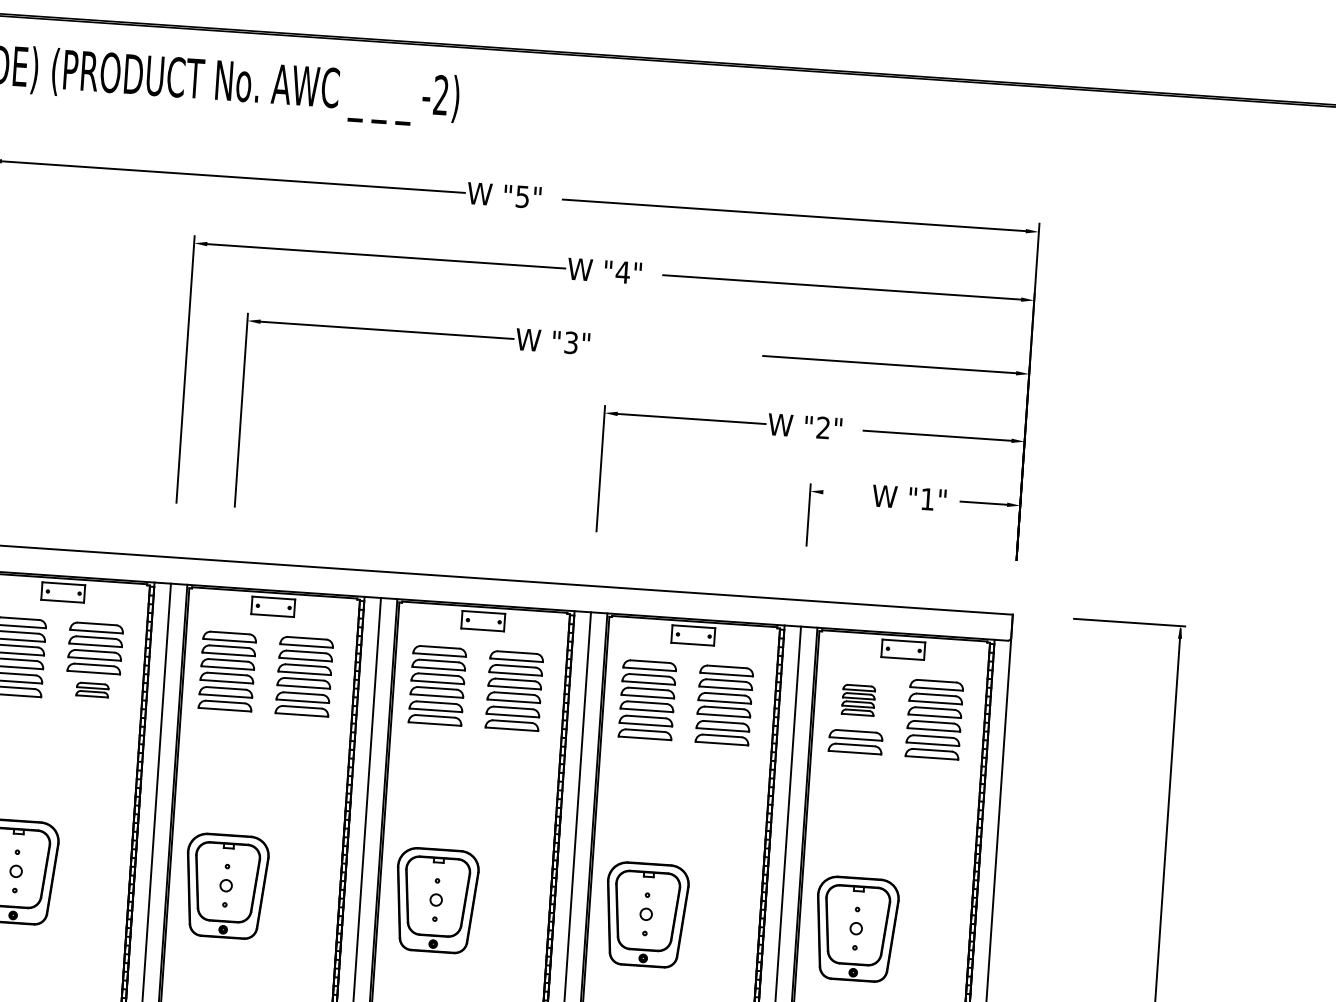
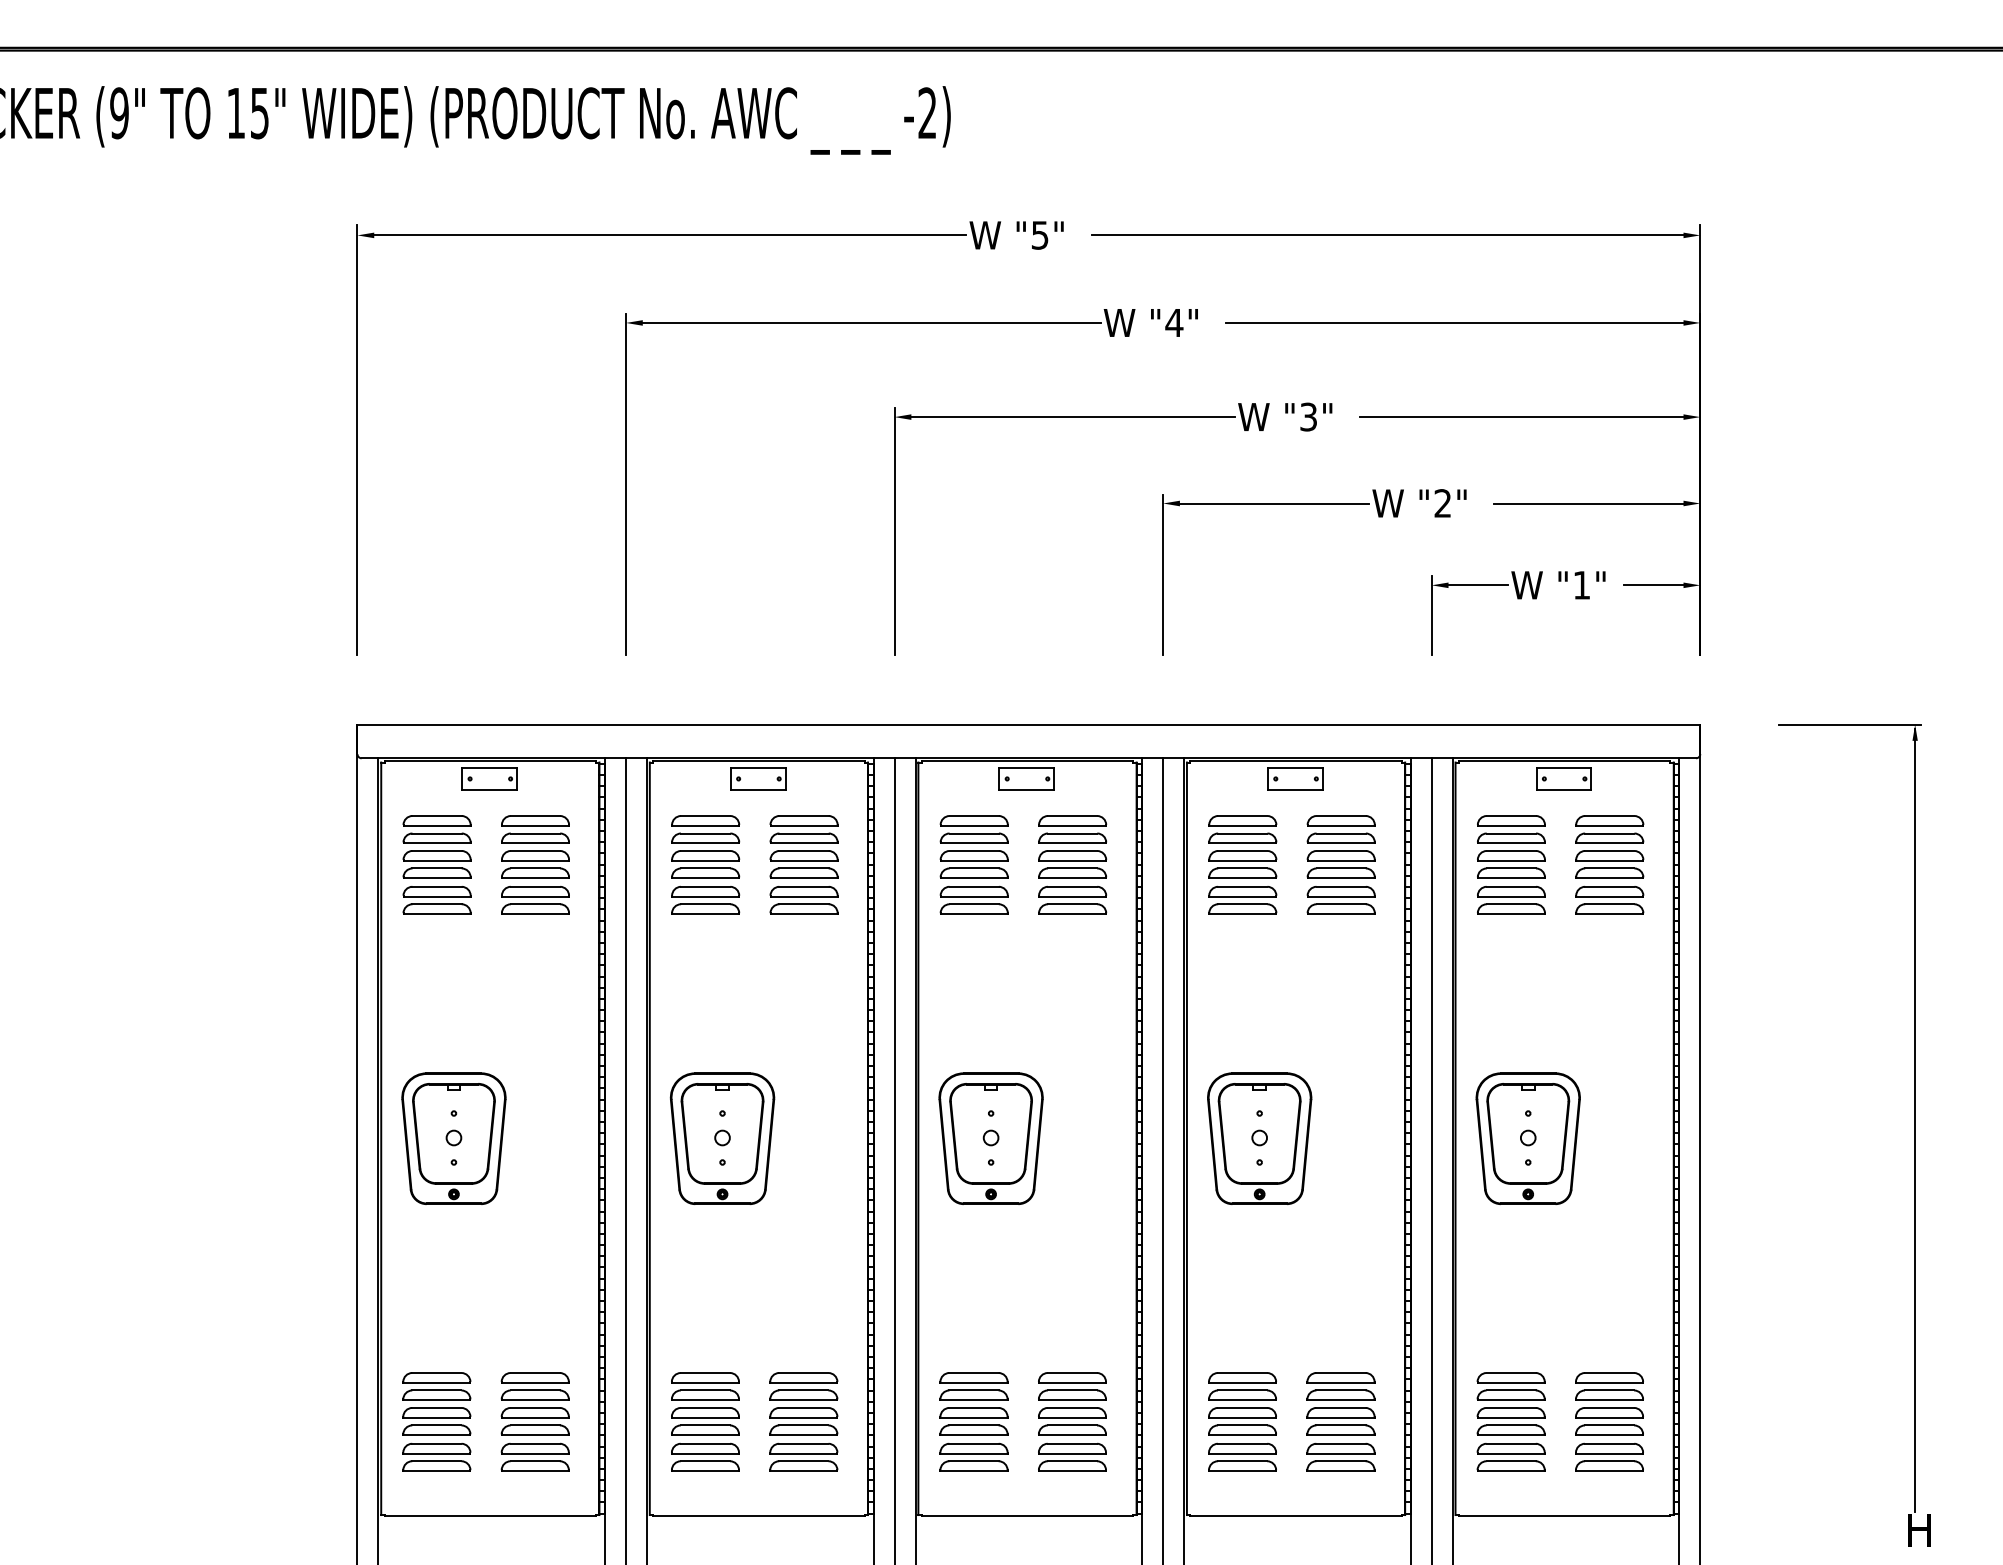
part: (418, 332) -> (1113, 417), moved
line: (846, 493) -> (1478, 585), added
part: (92, 690) -> (535, 900), size x1.67
part: (858, 699) -> (1511, 846), size x1.67

